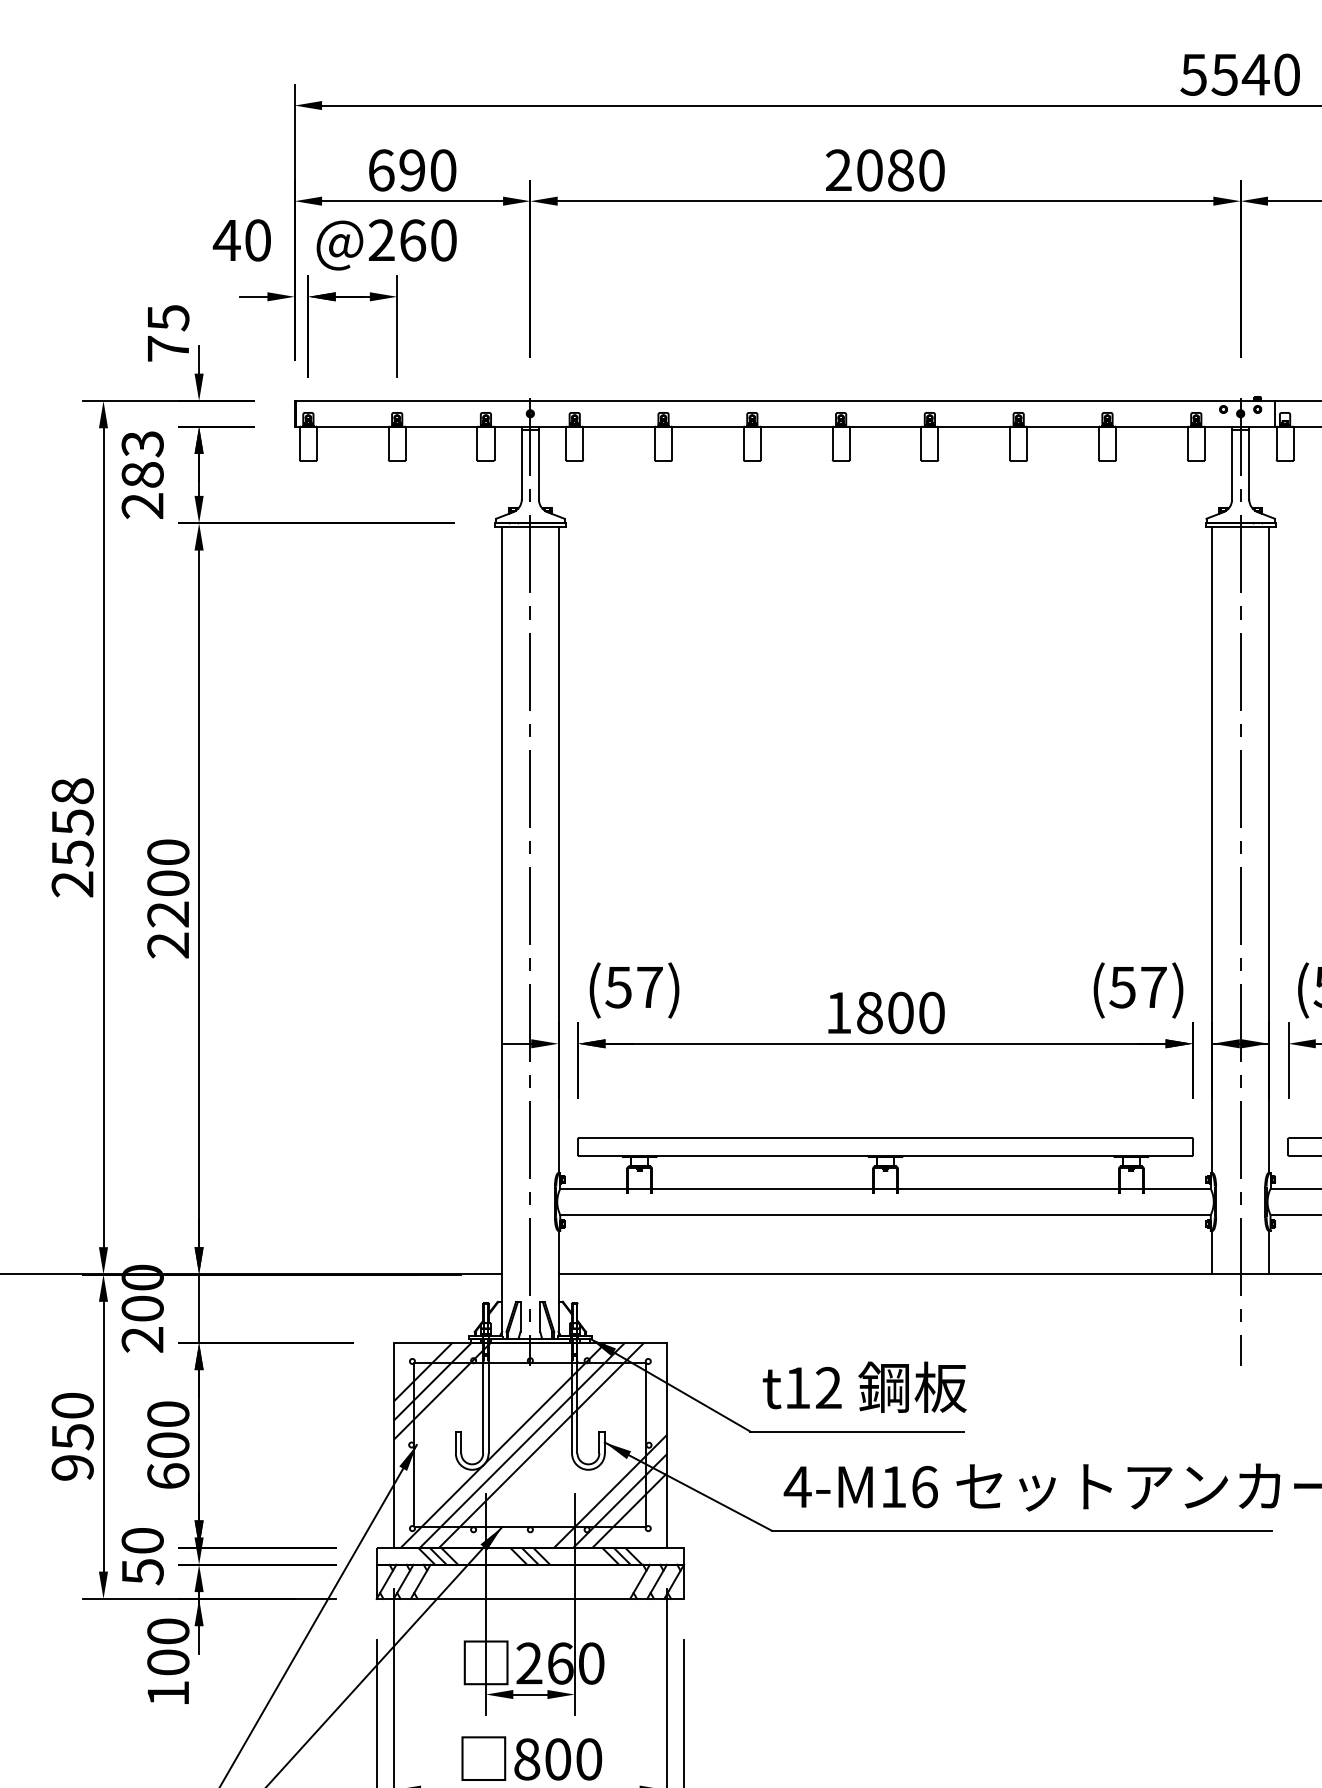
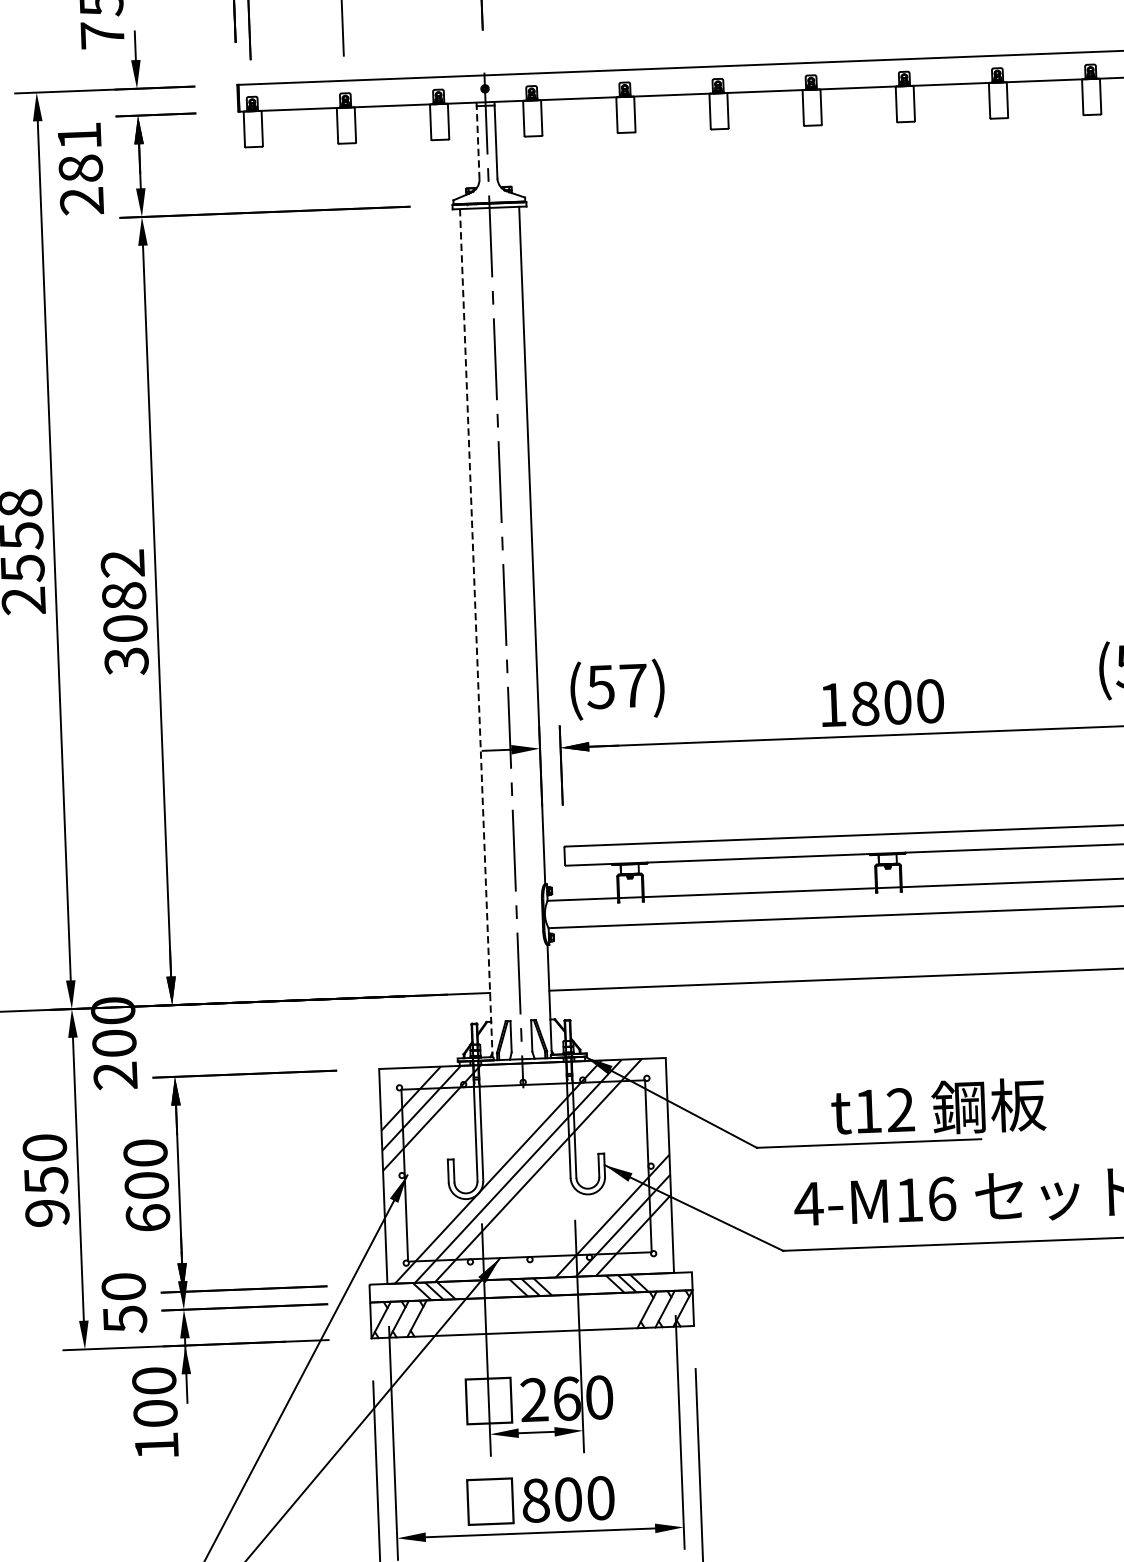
text: (142, 444) -> (79, 136), 283 -> 281
line: (521, 463) -> (477, 141), solid -> dashed
text: (168, 898) -> (124, 611), 2200 -> 3082
line: (502, 931) -> (476, 633), solid -> dashed
line: (199, 1308) -> (173, 1040), removed
text: (864, 1386) -> (938, 1107), moved

